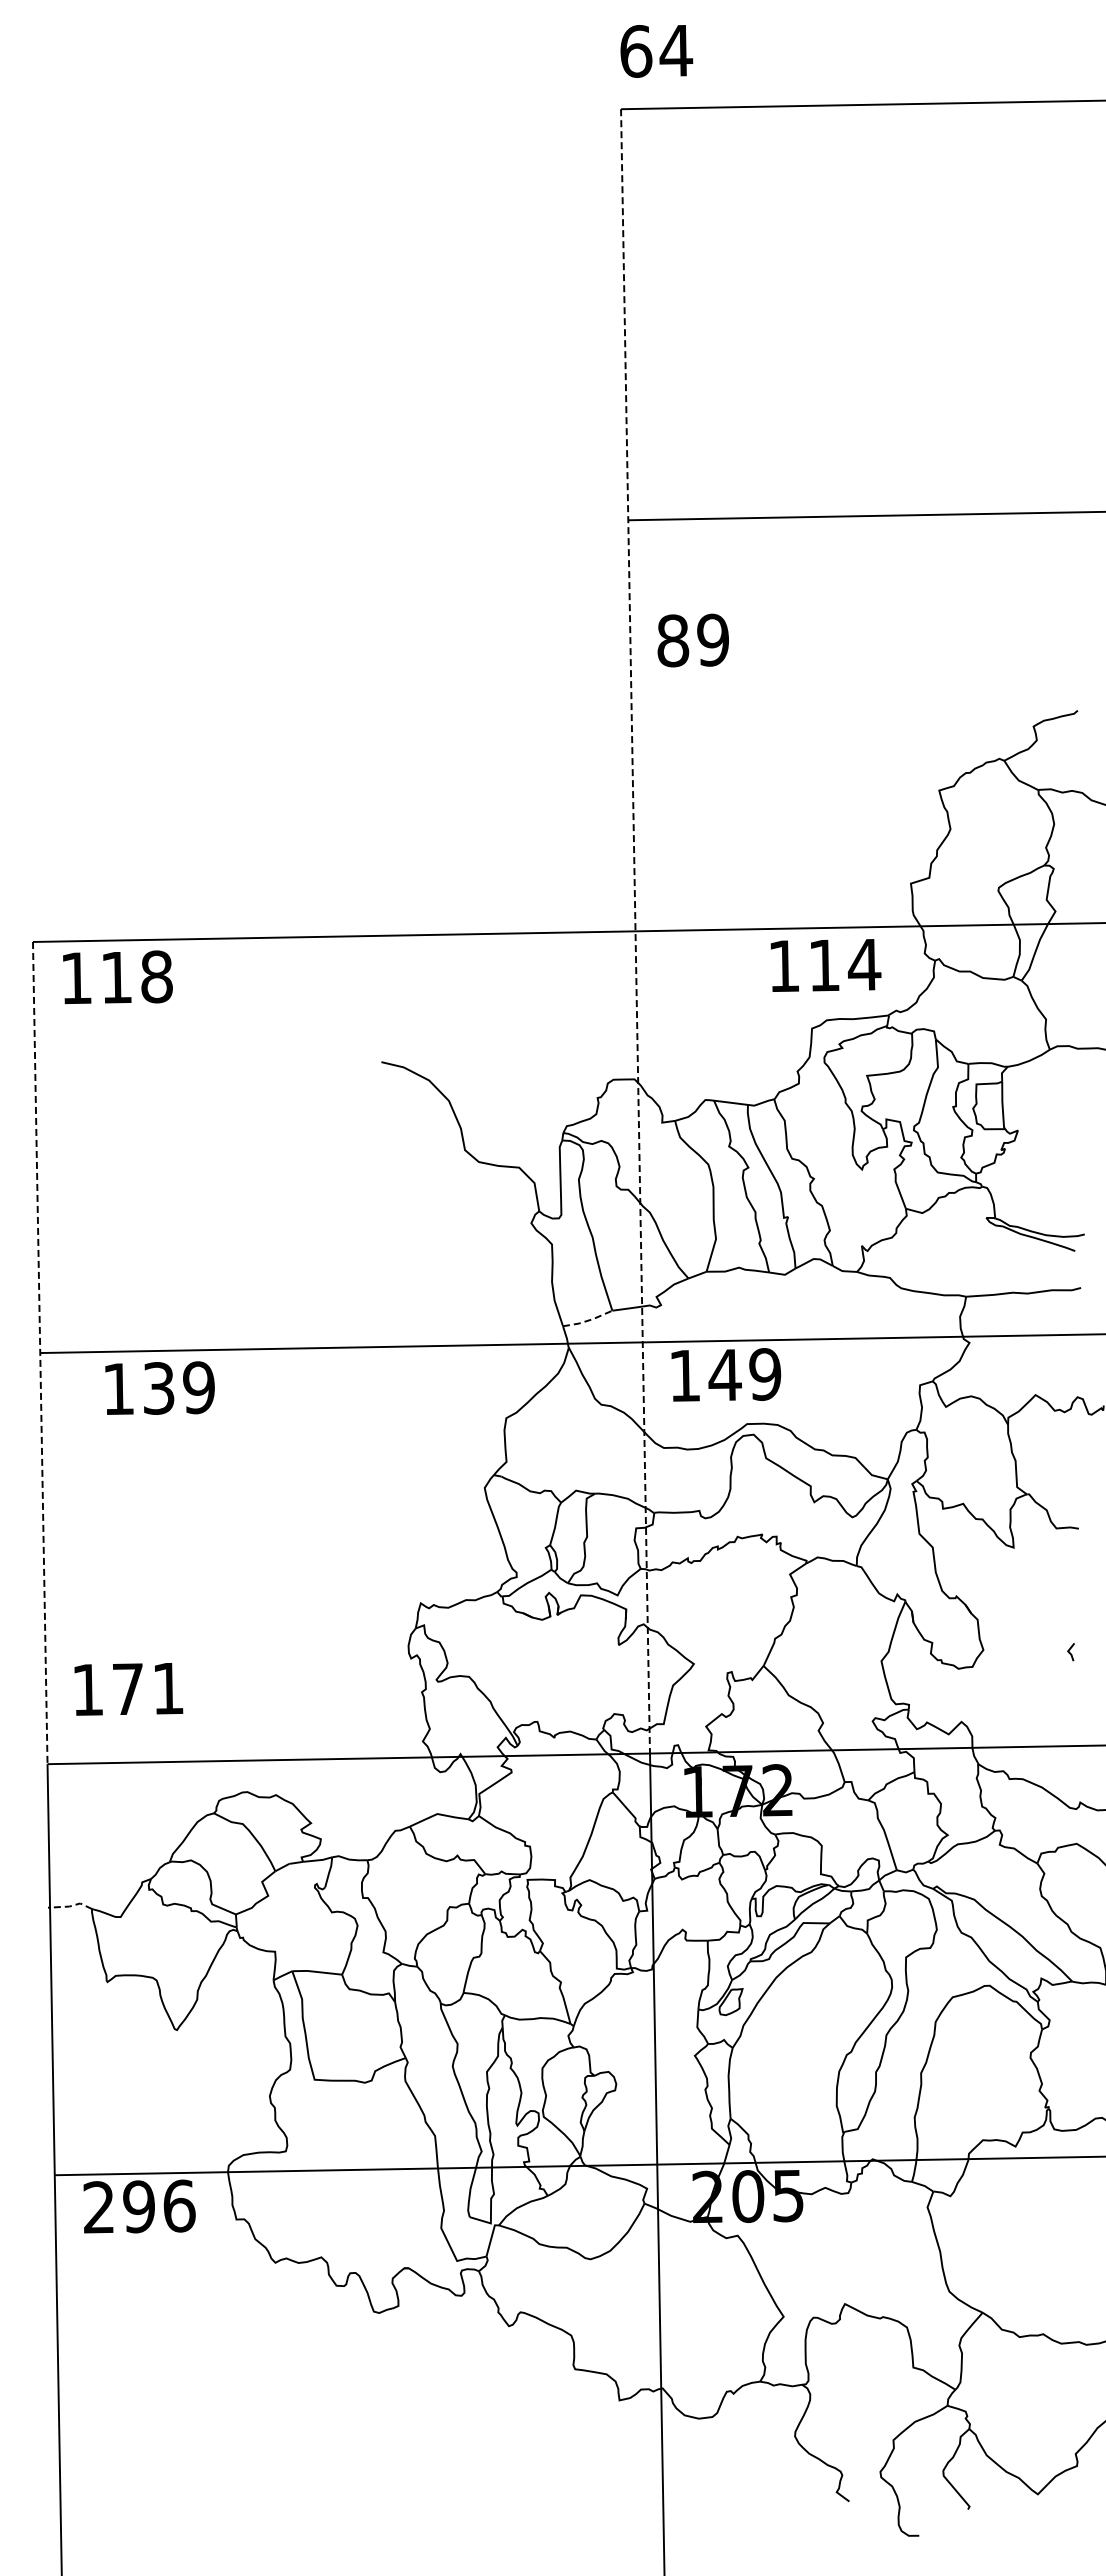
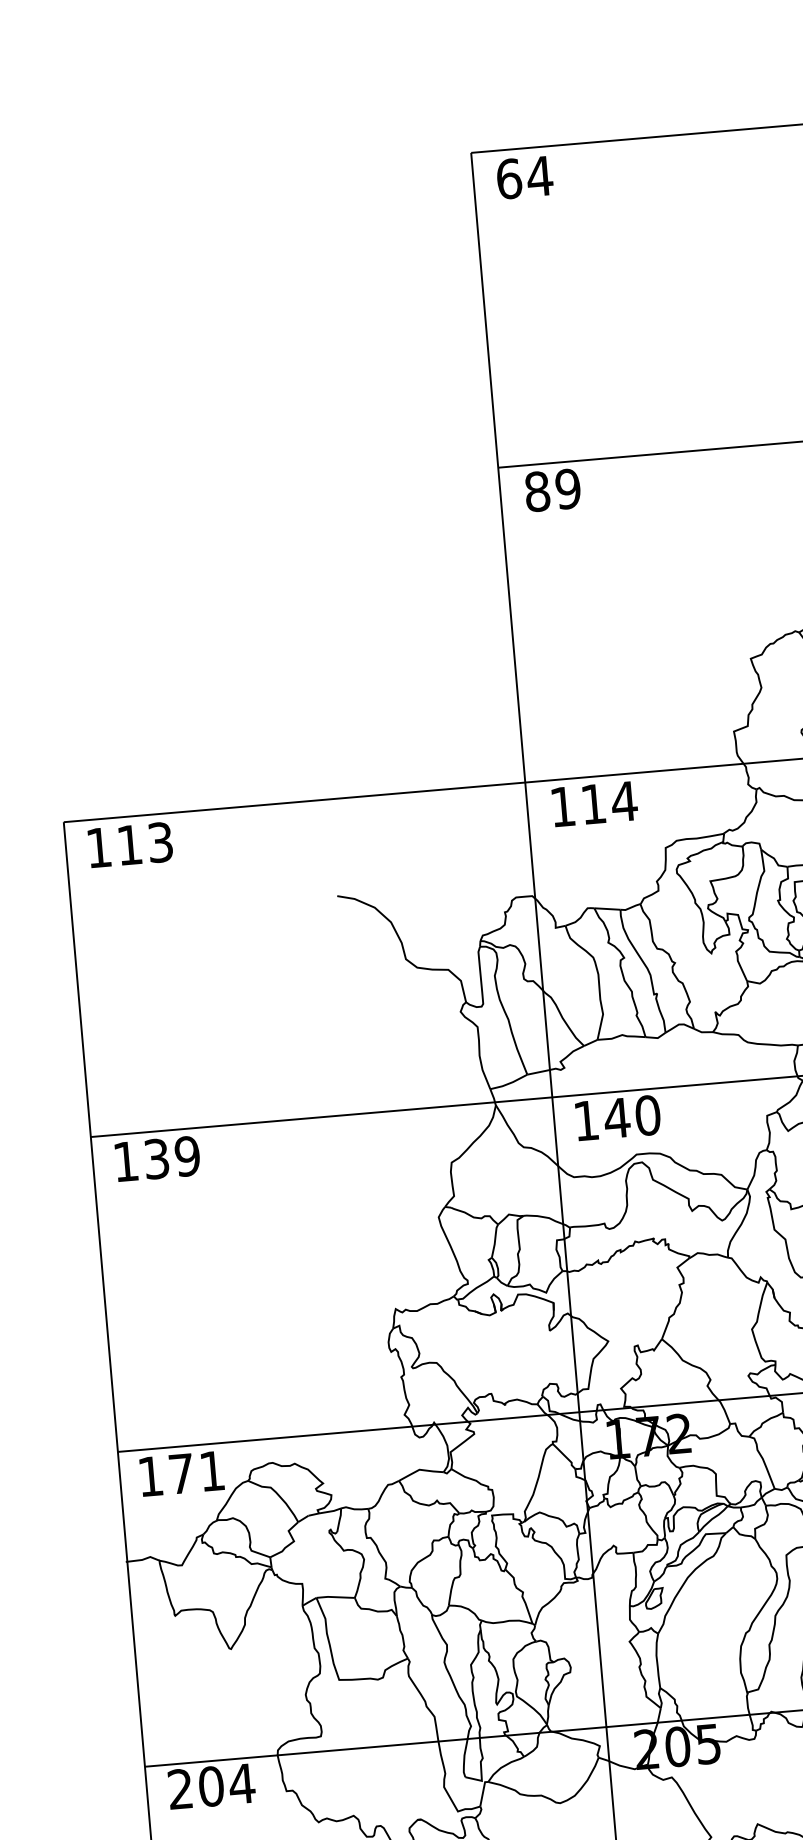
text: (656, 51) -> (524, 177), moved
text: (692, 640) -> (552, 490), moved
line: (635, 931) -> (525, 782), dashed -> solid
text: (825, 965) -> (594, 804), moved
text: (156, 976) -> (160, 842), 118 -> 113
line: (588, 1320) -> (509, 1083), dashed -> solid
line: (40, 1353) -> (91, 1137), dashed -> solid
text: (765, 1374) -> (648, 1115), 149 -> 140
text: (159, 1387) -> (157, 1158), moved
text: (128, 1689) -> (181, 1474), moved
line: (71, 1906) -> (143, 1559), dashed -> solid
text: (159, 2206) -> (226, 1785), 296 -> 204

